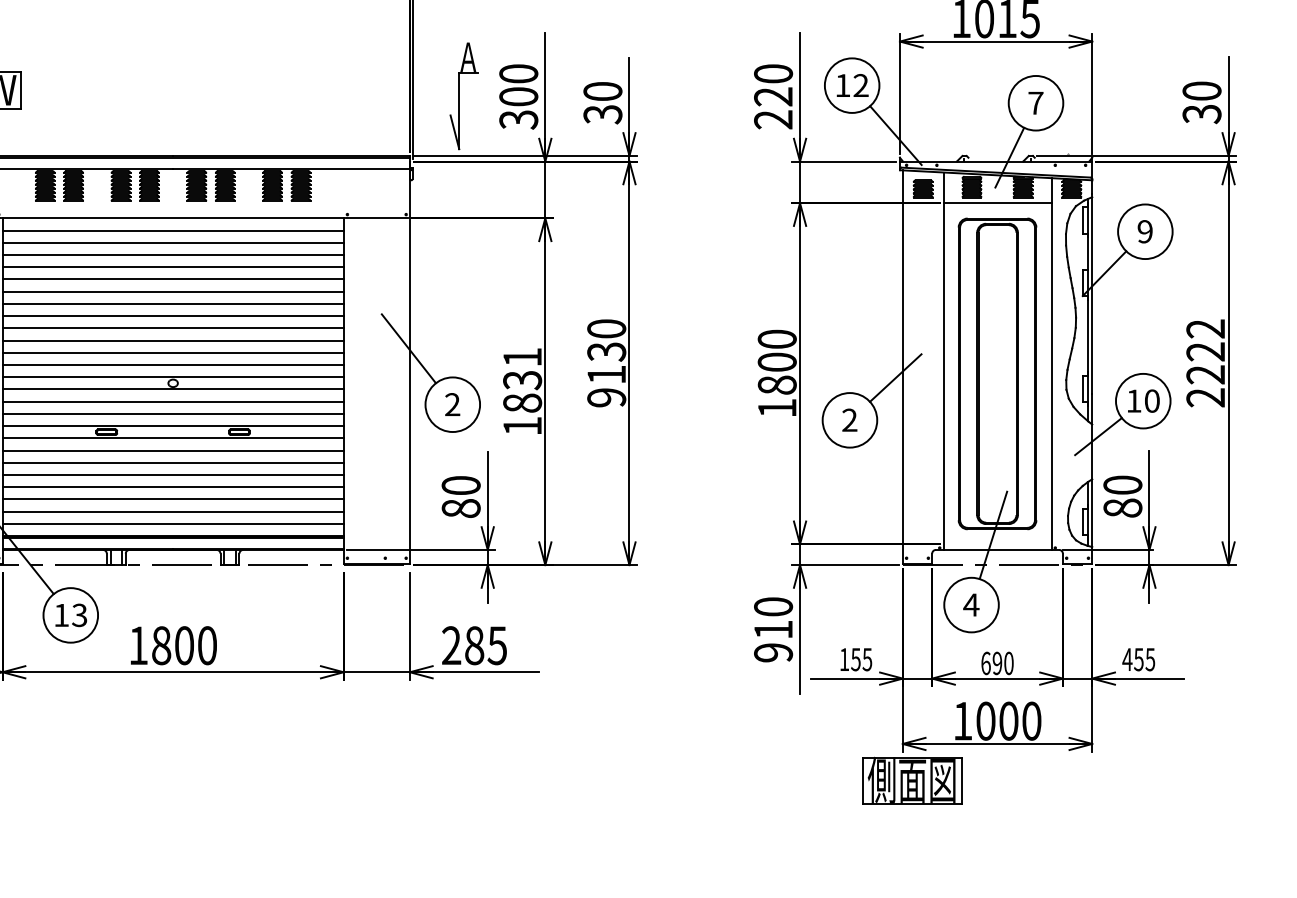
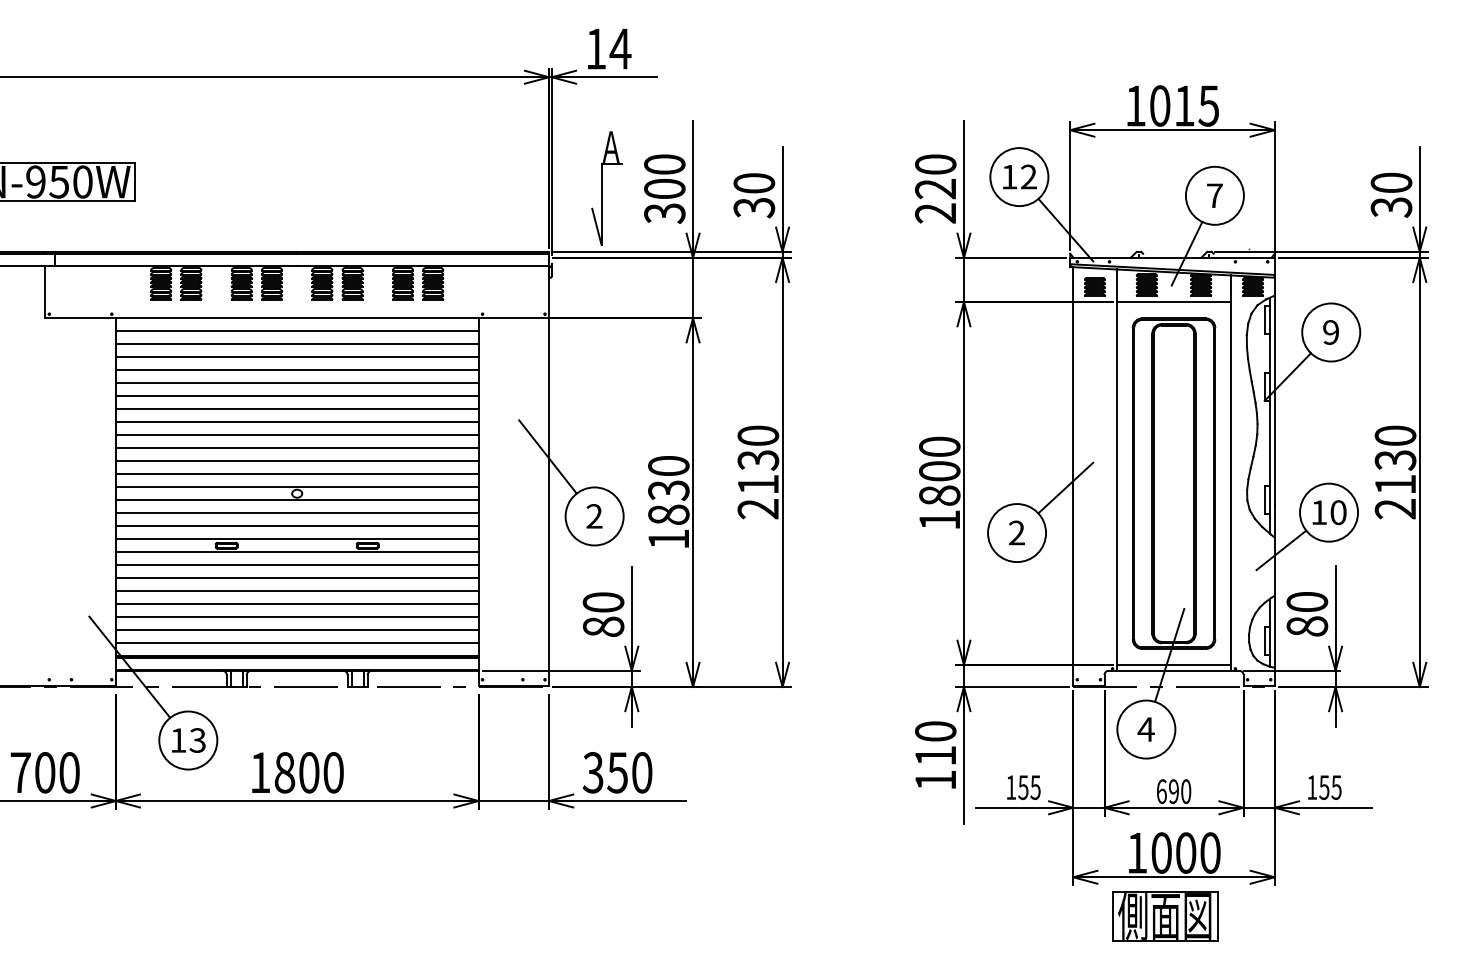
text: (1205, 351) -> (1395, 459), 2222 -> 2130
text: (522, 356) -> (668, 465), 1831 -> 1830
text: (606, 398) -> (758, 509), 9130 -> 2130
line: (997, 543) -> (1173, 664), added
text: (474, 645) -> (617, 772), 285 -> 350
text: (773, 652) -> (935, 780), 910 -> 110
text: (1126, 659) -> (1311, 787), 455 -> 155
part: (912, 780) -> (1165, 916), moved

